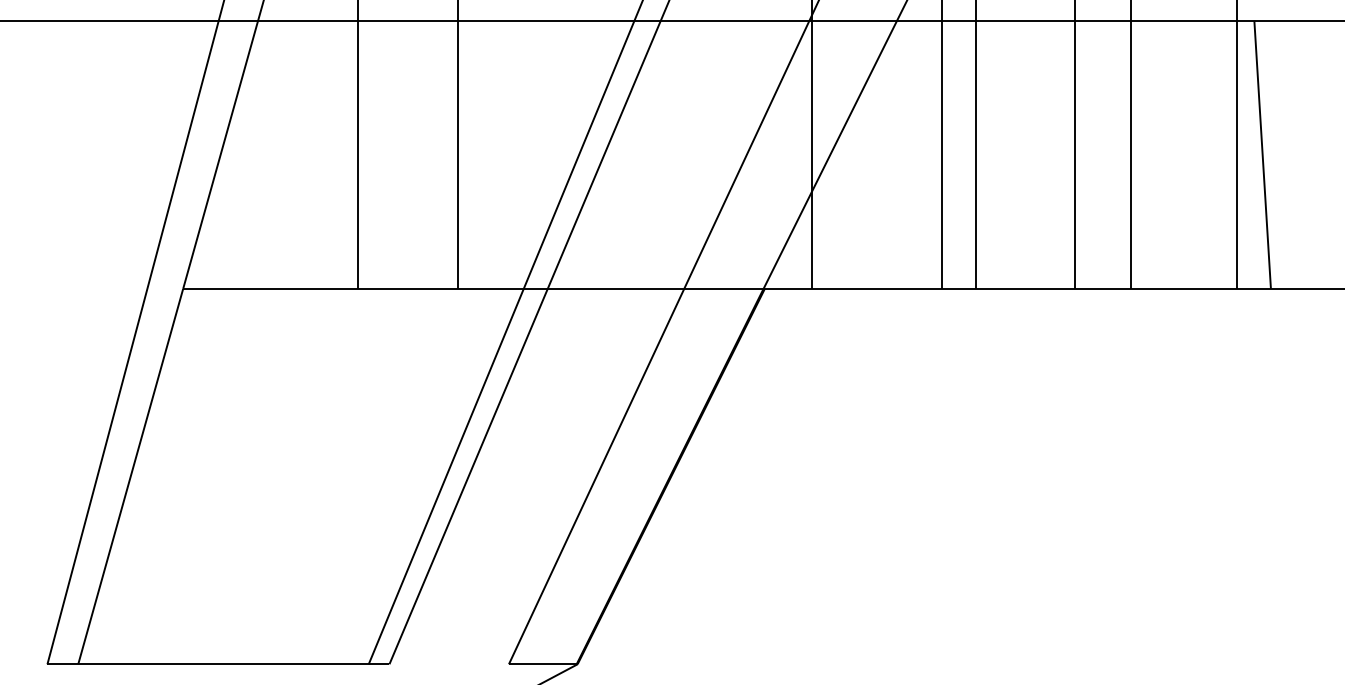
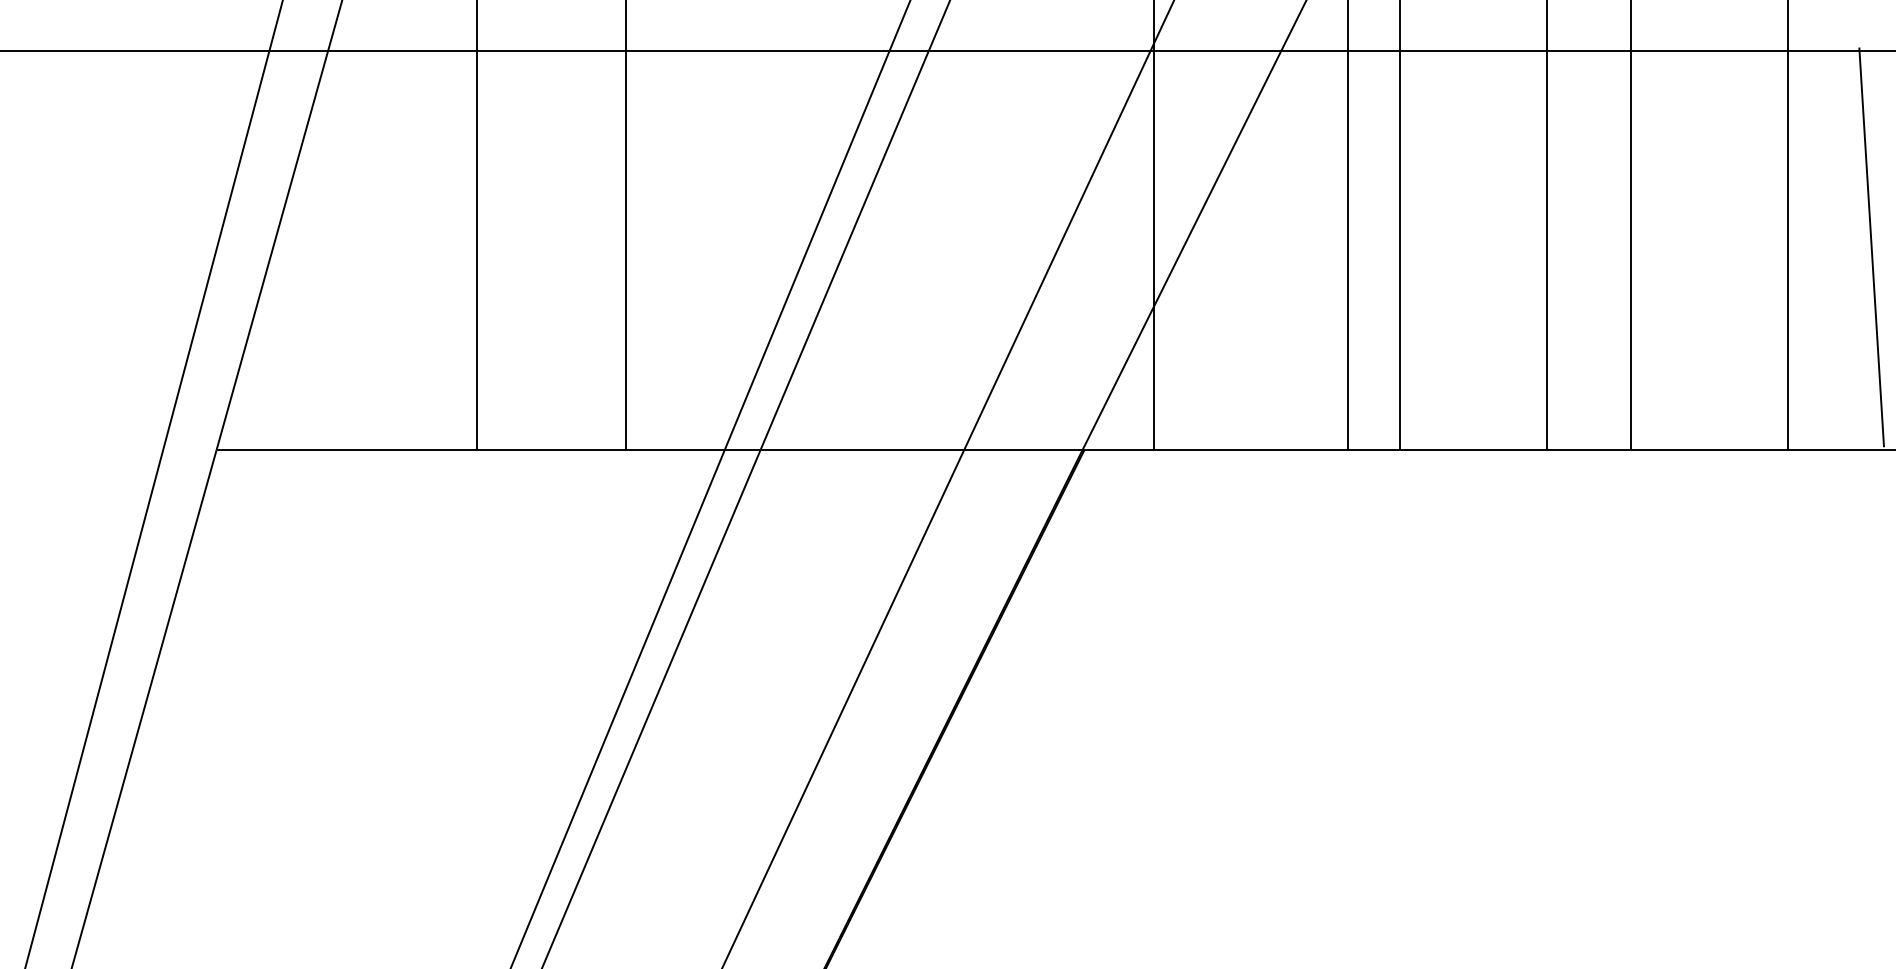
line: (1262, 154) -> (1871, 247), moved

